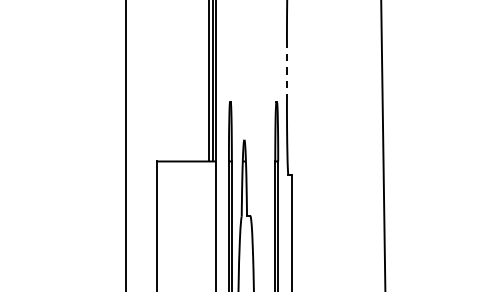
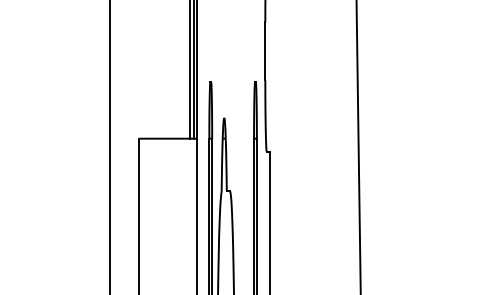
line: (287, 71) -> (265, 51), dashed -> solid

